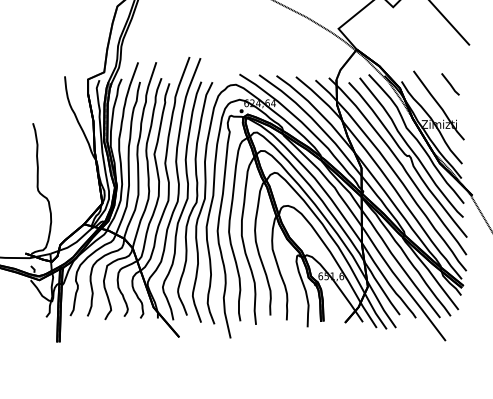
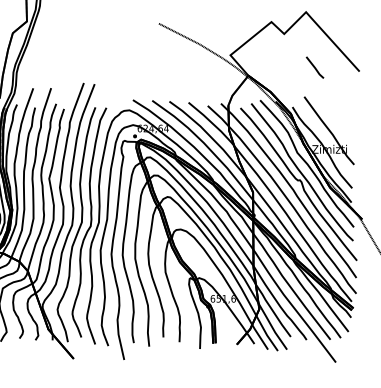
line: (450, 84) -> (315, 67), moved

